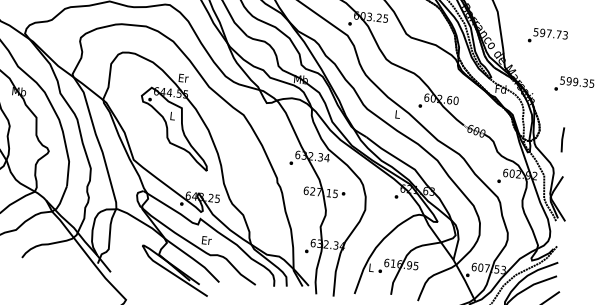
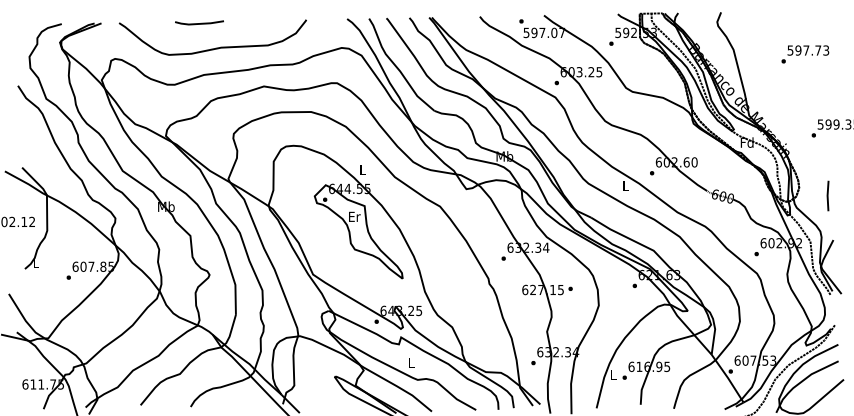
text: (548, 36) -> (805, 54), moved
text: (183, 78) -> (362, 169), Er -> L
text: (172, 115) -> (354, 216), L -> Er
text: (206, 240) -> (411, 362), Er -> L

